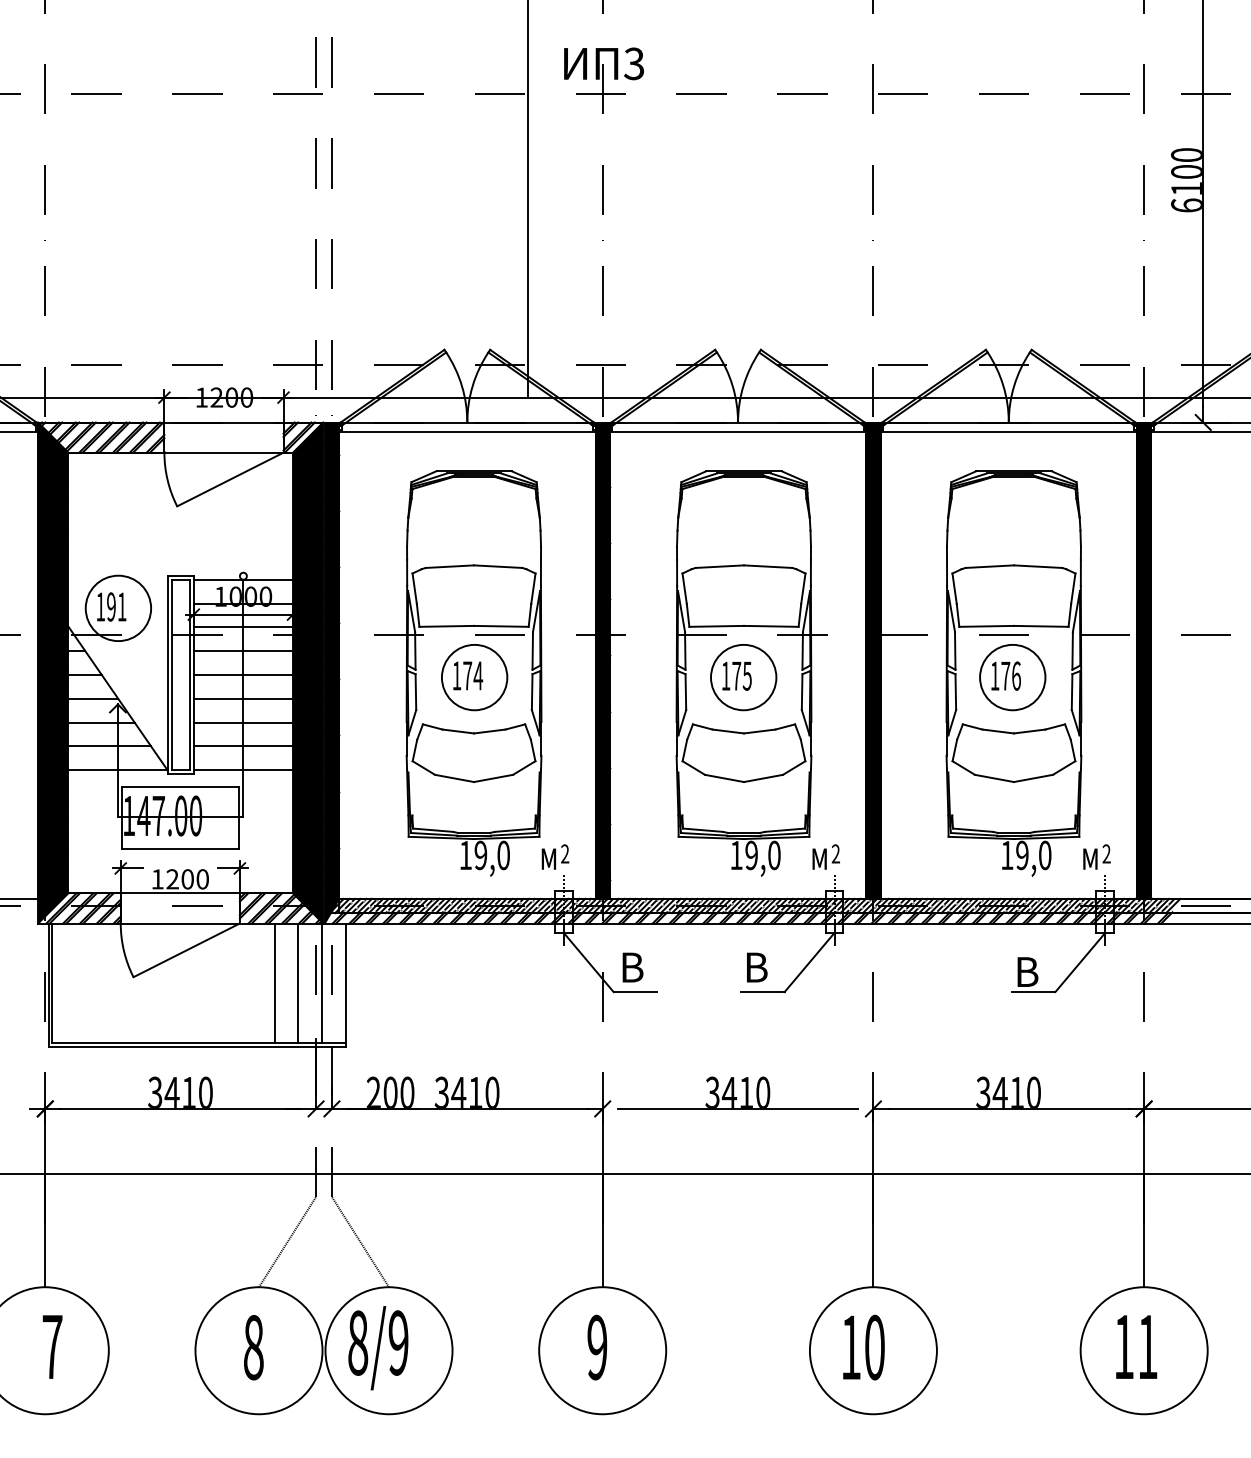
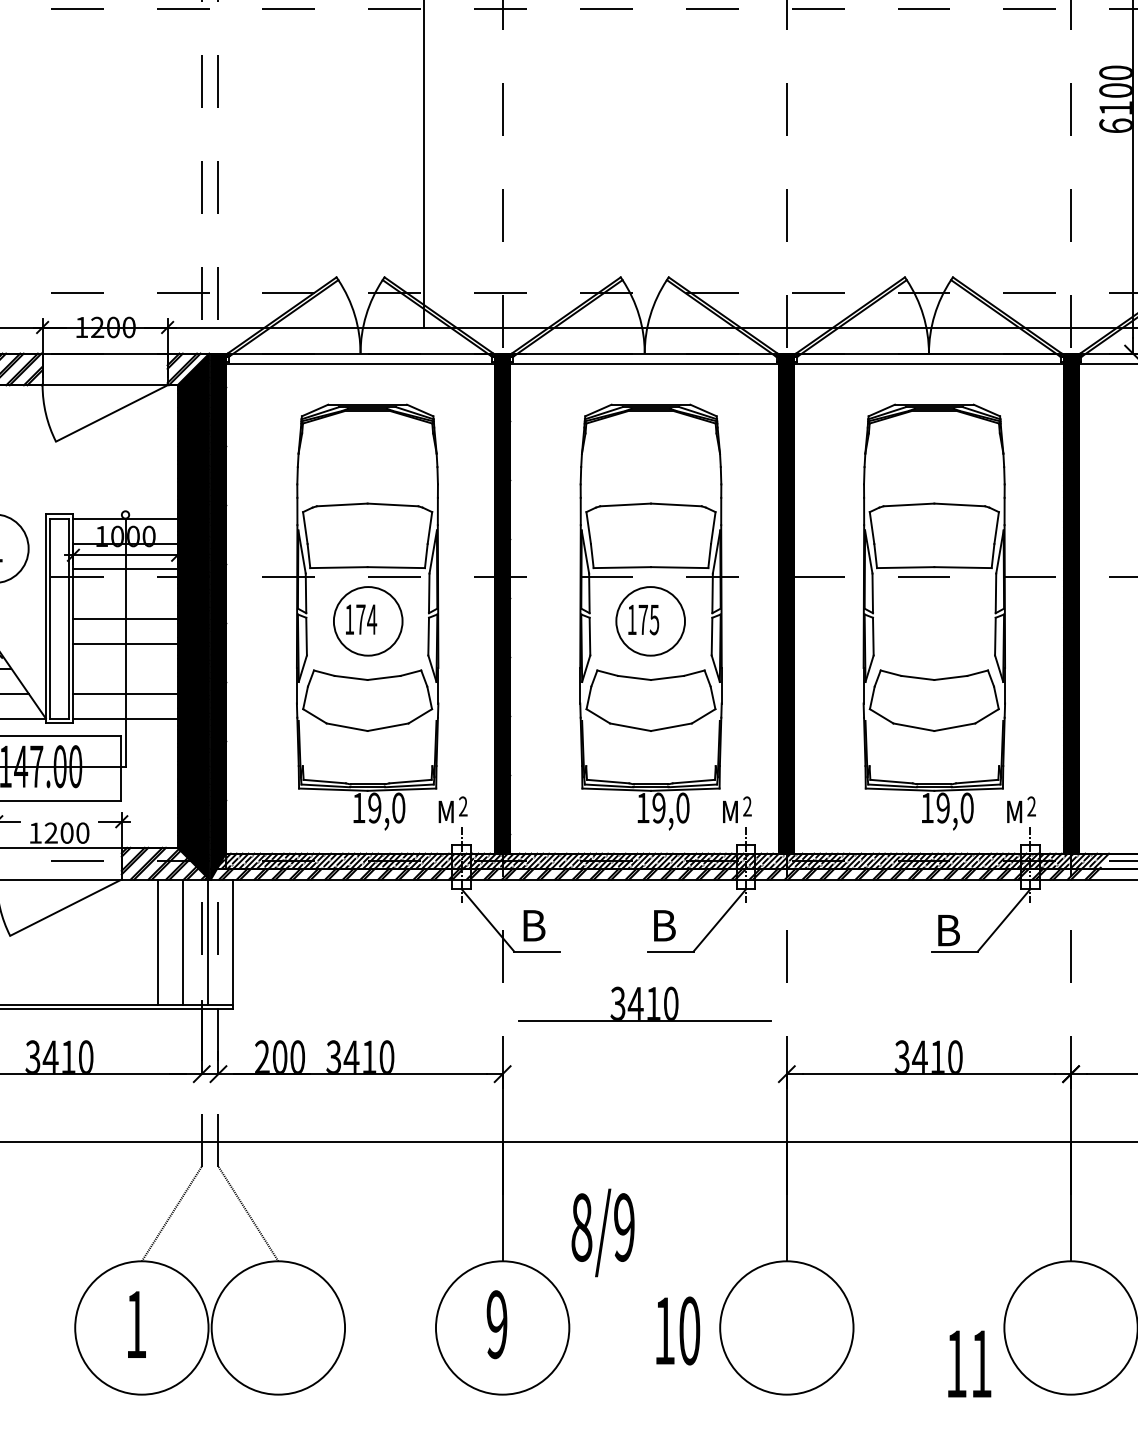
line: (243, 651) -> (125, 593), removed
part: (1012, 677) -> (932, 621), removed
line: (243, 722) -> (125, 668), removed
part: (737, 1092) -> (644, 1003), moved
text: (1136, 1346) -> (969, 1363), moved
text: (253, 1347) -> (136, 1324), 8 -> 1
text: (863, 1347) -> (677, 1330), moved
text: (378, 1348) -> (603, 1233), moved

